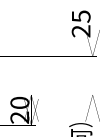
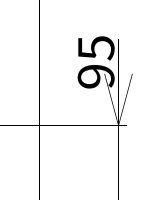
text: (81, 31) -> (96, 76), 25 -> 95

